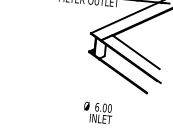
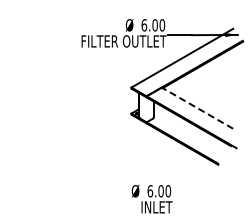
line: (136, 51) -> (197, 107), solid -> dashed

